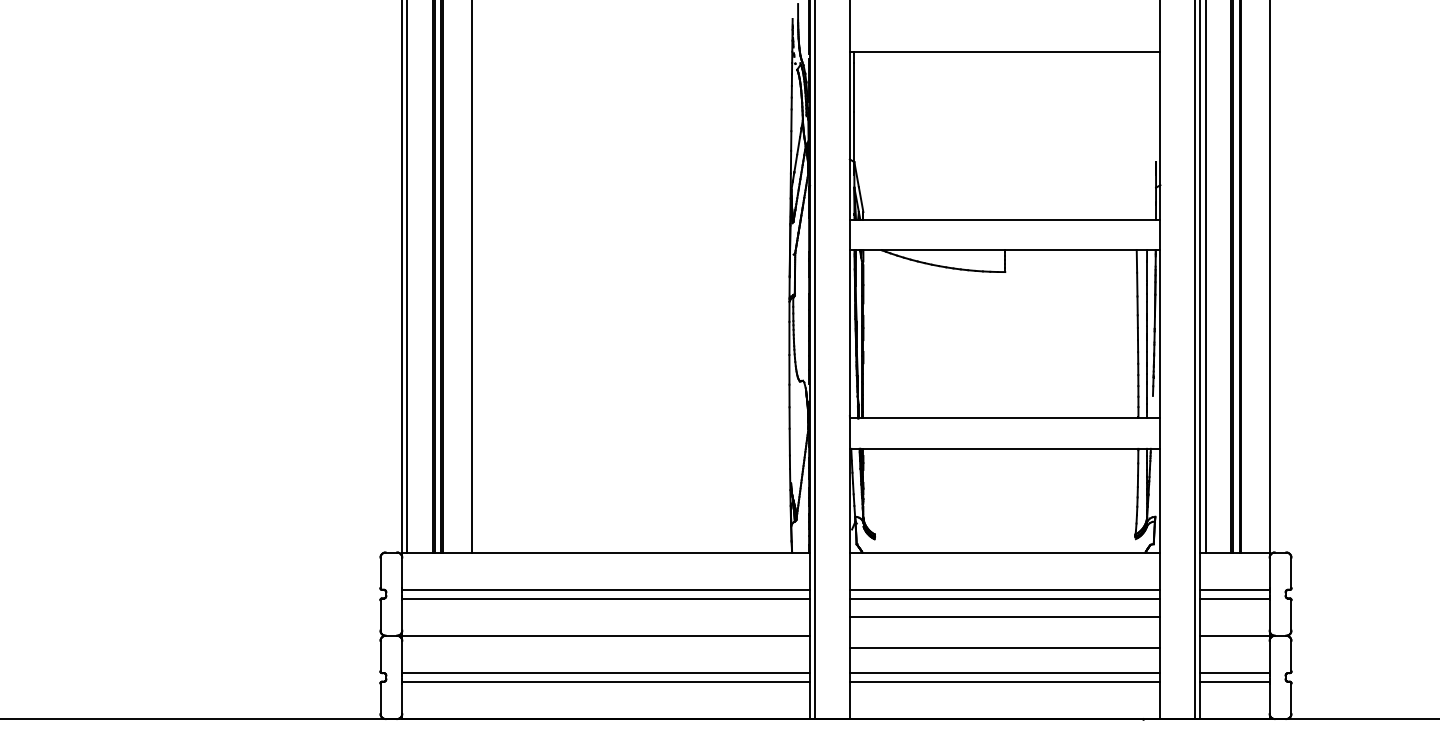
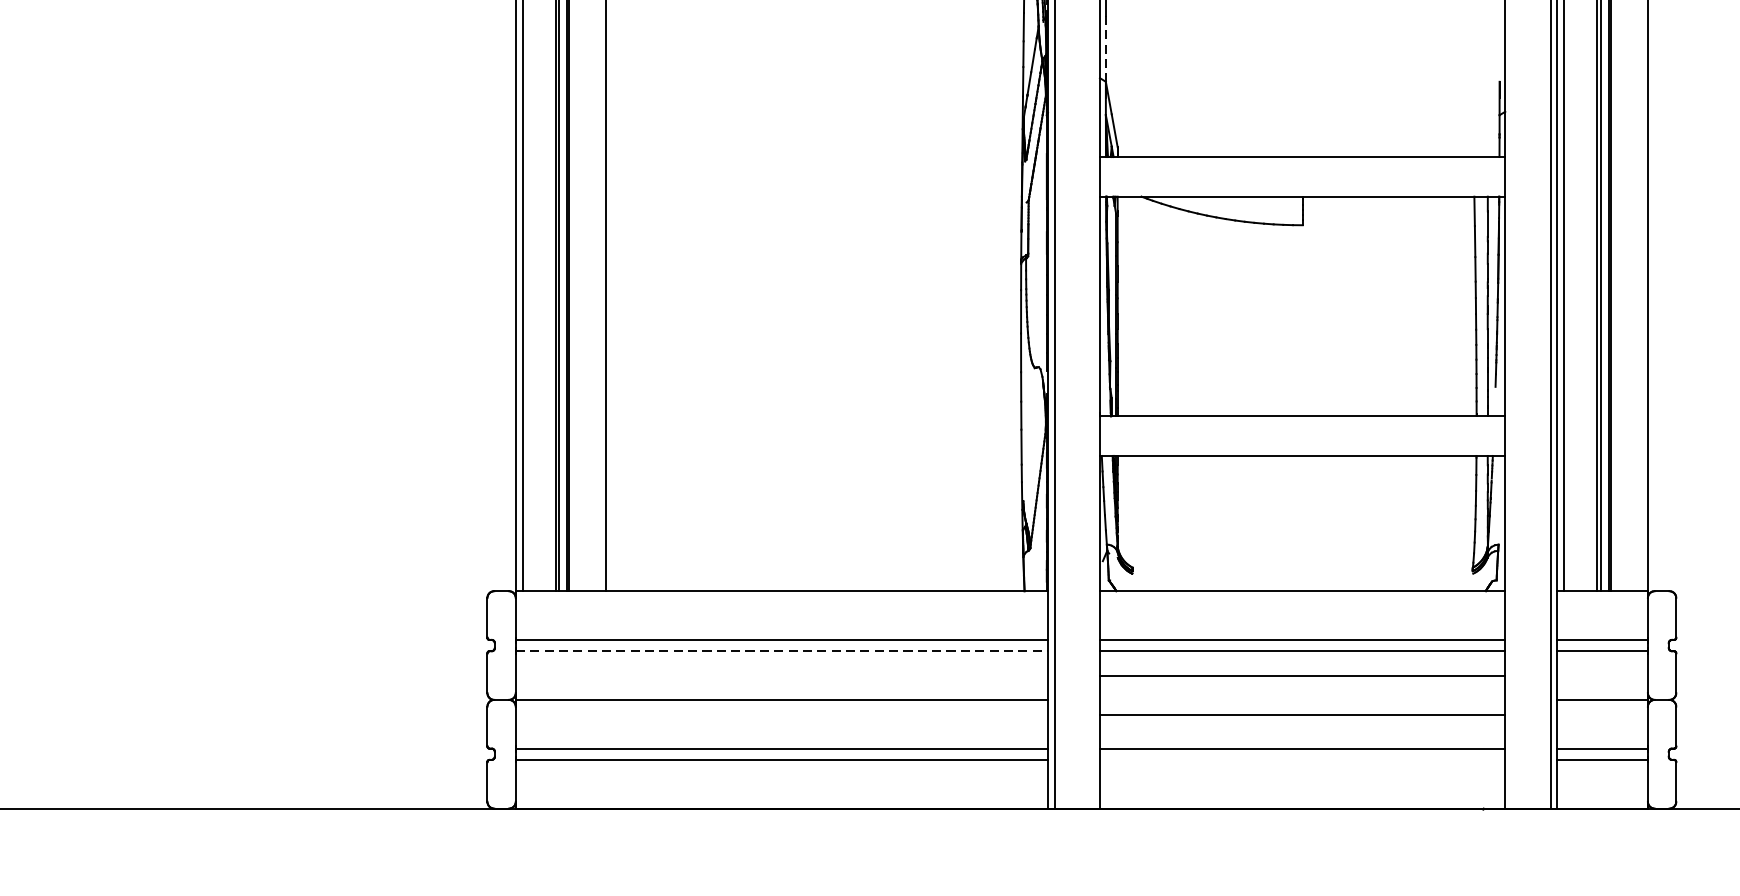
line: (854, 137) -> (1106, 49), solid -> dashed
line: (606, 598) -> (782, 651), solid -> dashed
line: (1004, 681) -> (1301, 759), removed

